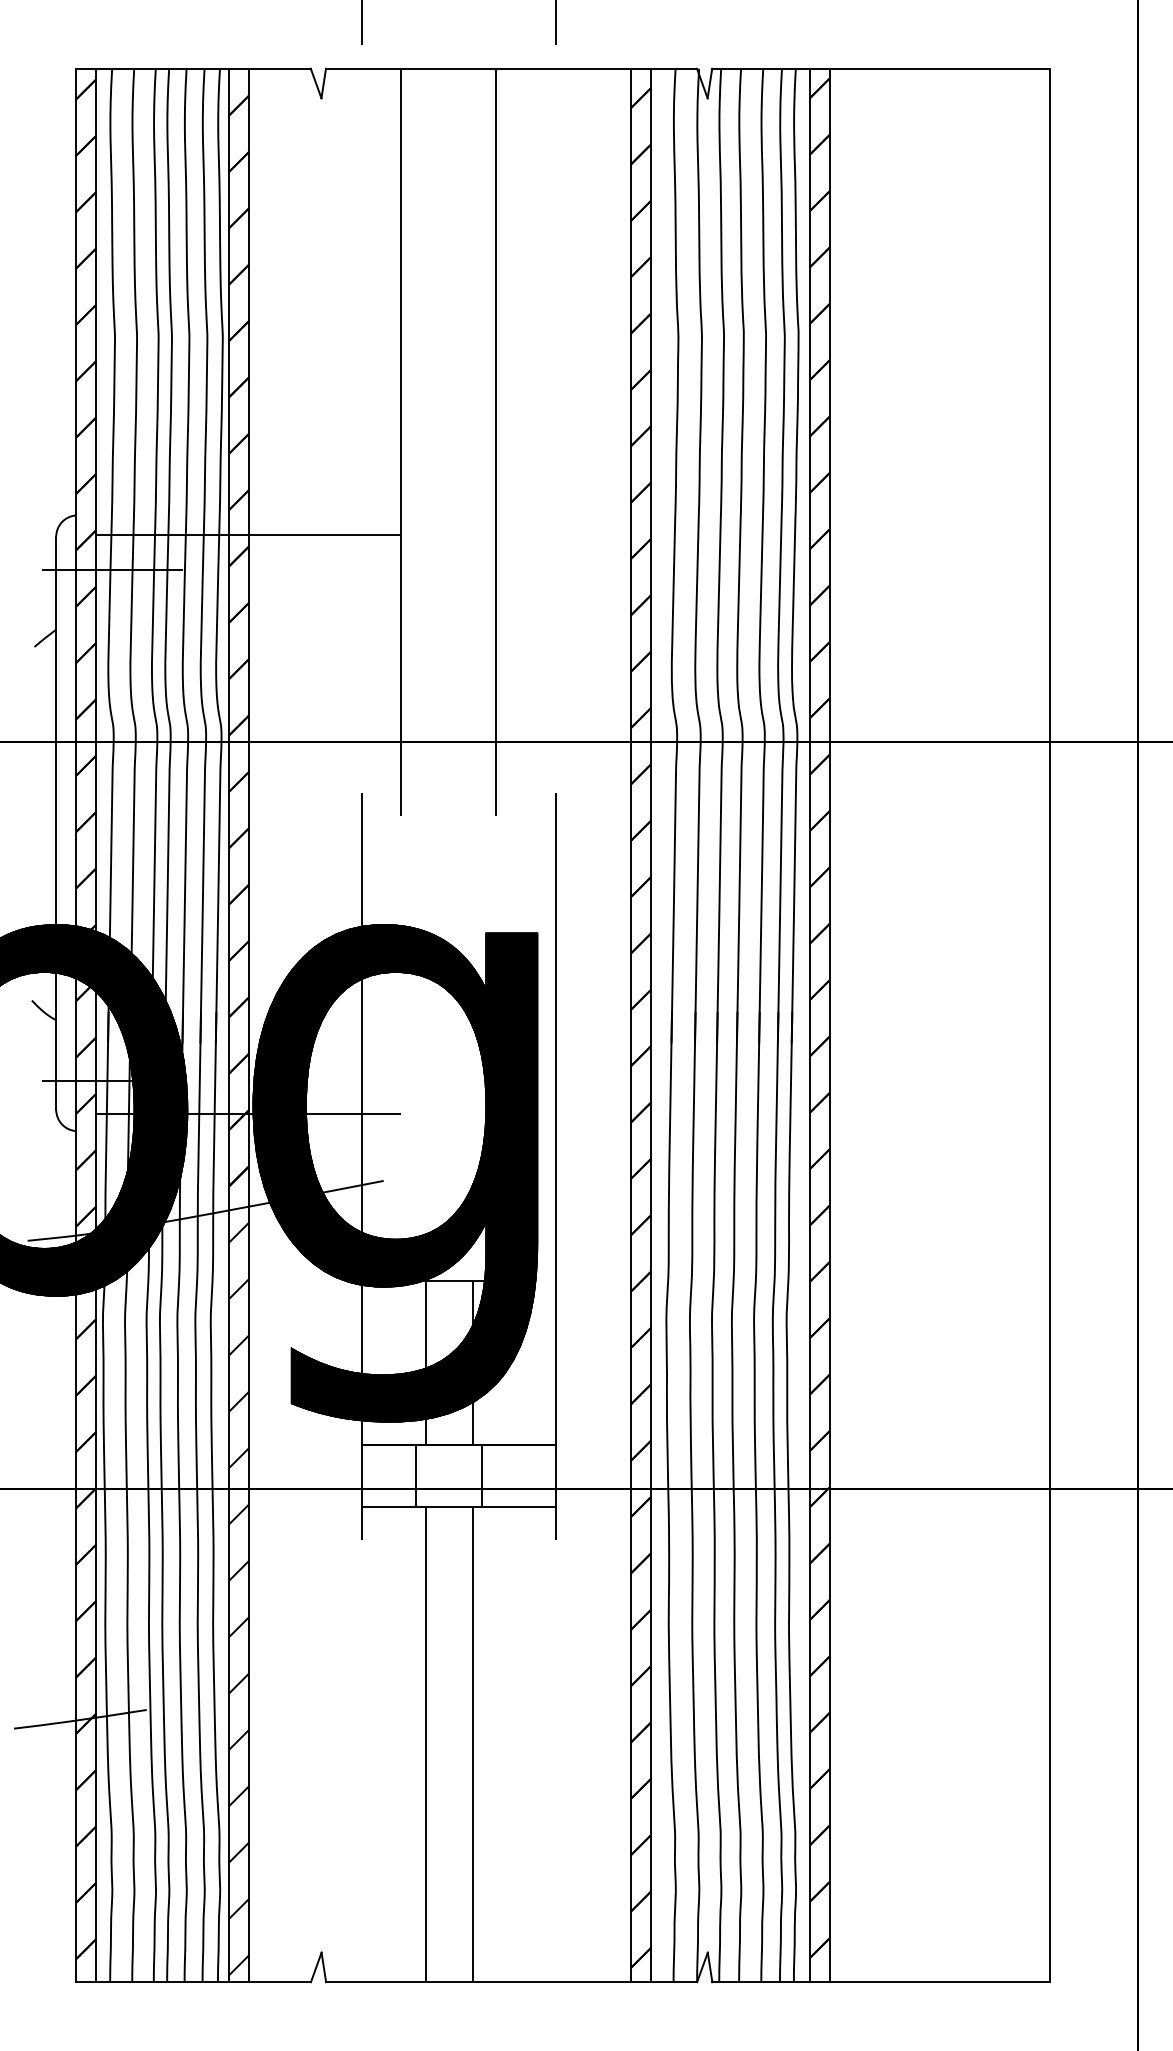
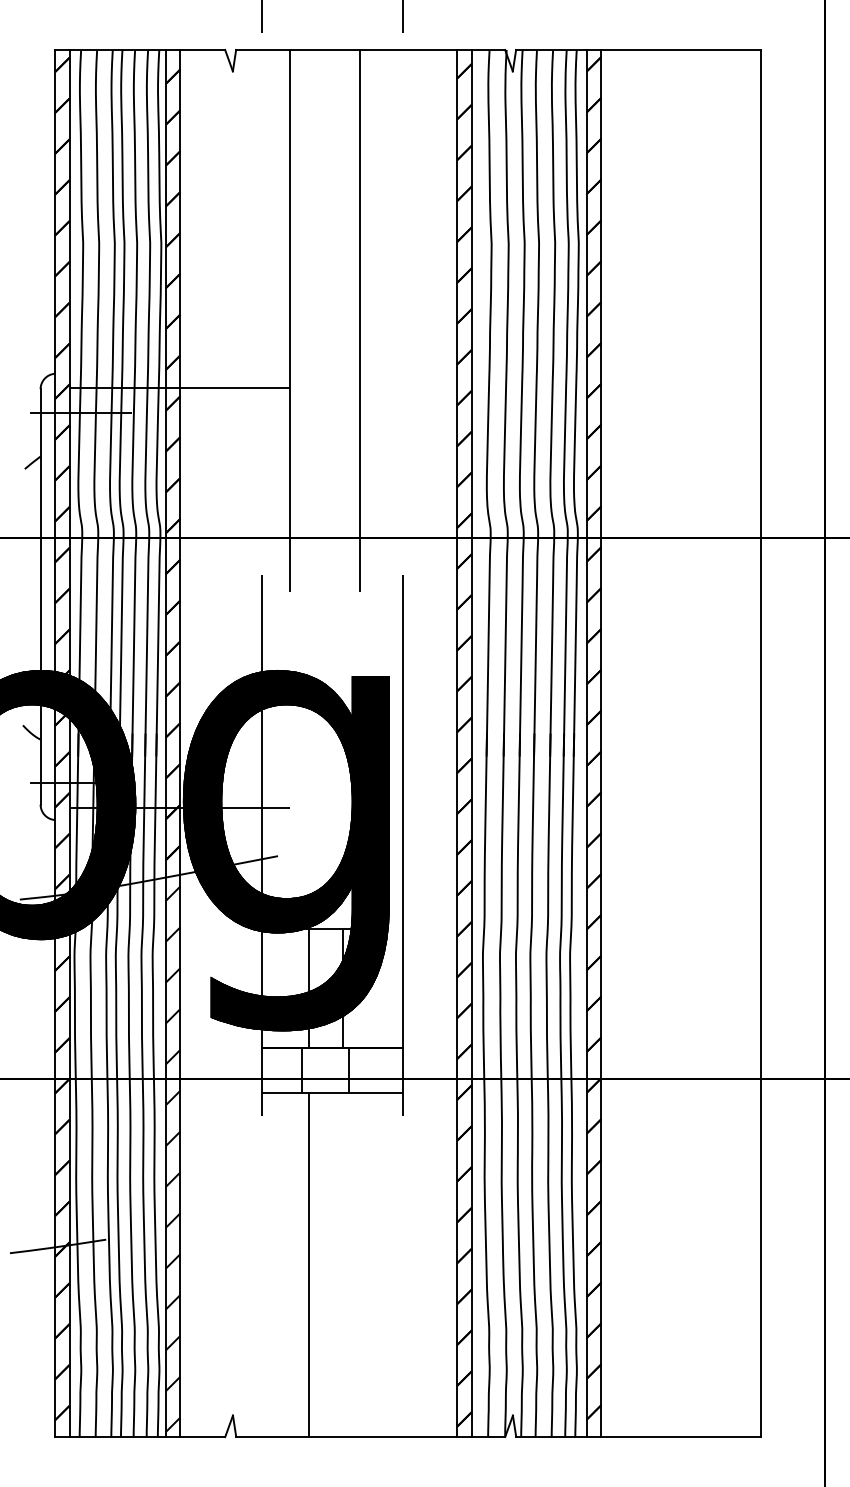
line: (473, 1744) -> (343, 1264), removed

